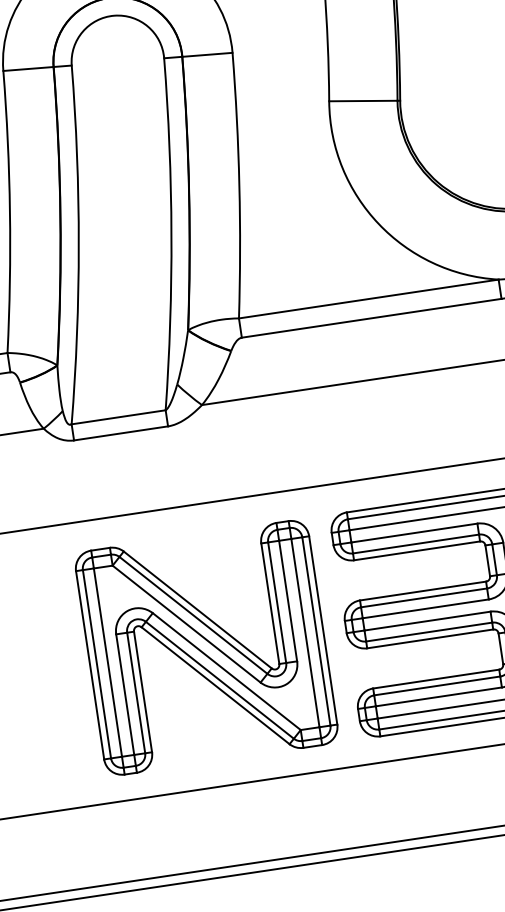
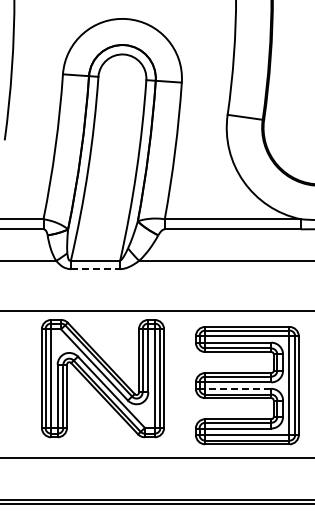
line: (121, 434) -> (95, 269), solid -> dashed
line: (426, 620) -> (237, 388), solid -> dashed
part: (205, 647) -> (102, 378), moved

